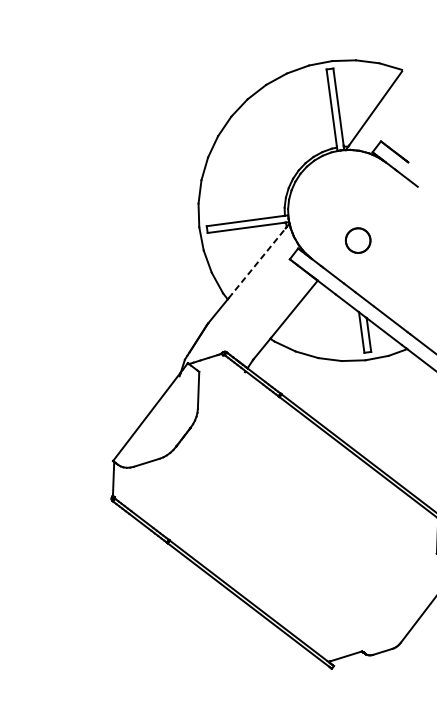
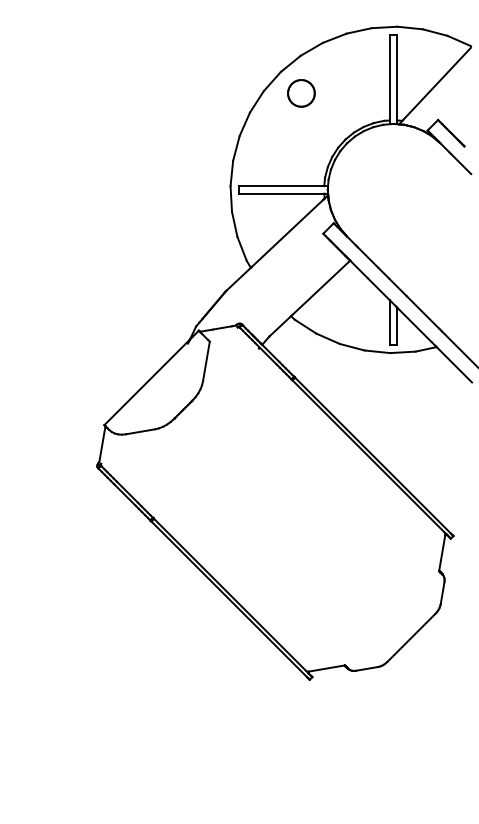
part: (358, 240) -> (301, 93), moved
line: (257, 263) -> (287, 233), dashed -> solid

